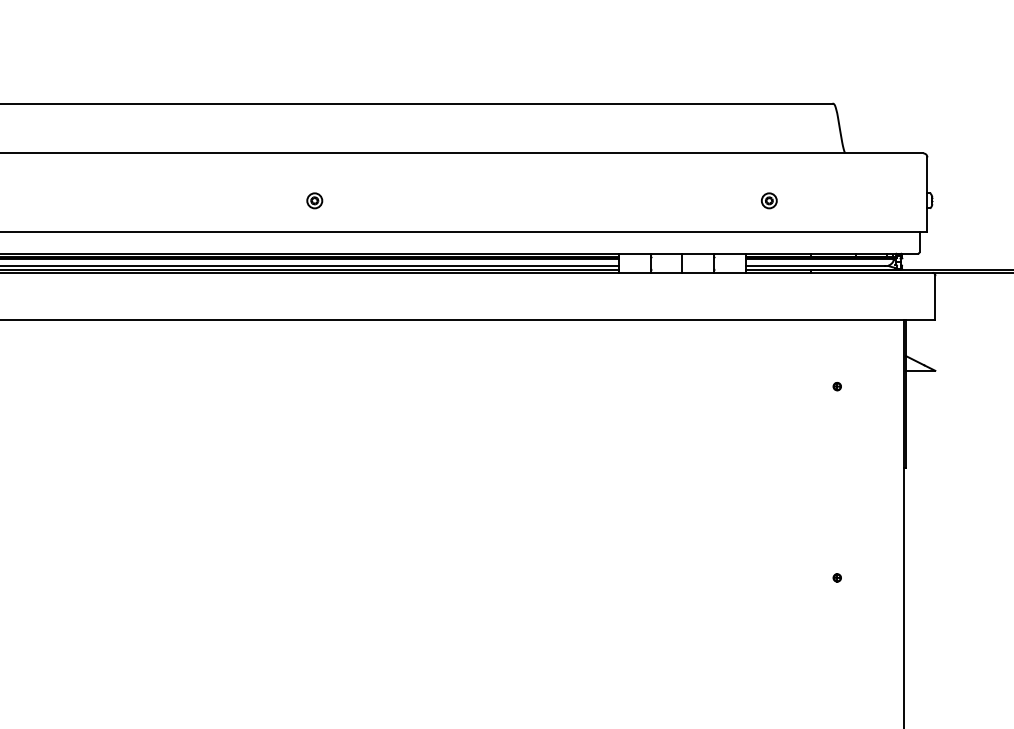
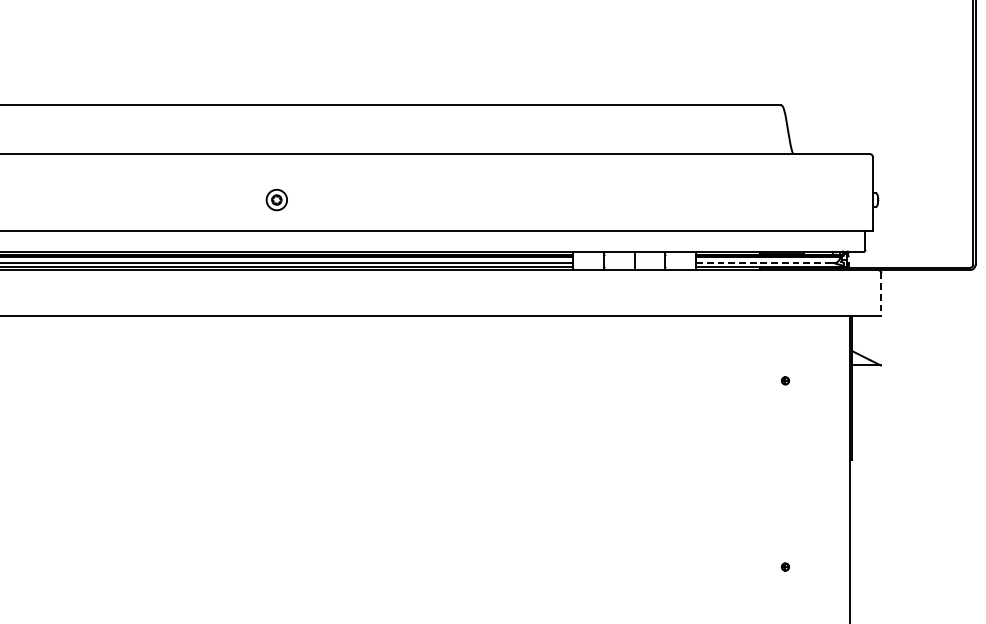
part: (314, 200) -> (276, 199), size x1.4
part: (769, 200) -> (719, 199), removed
line: (814, 265) -> (763, 262), solid -> dashed
line: (935, 298) -> (881, 295), solid -> dashed

